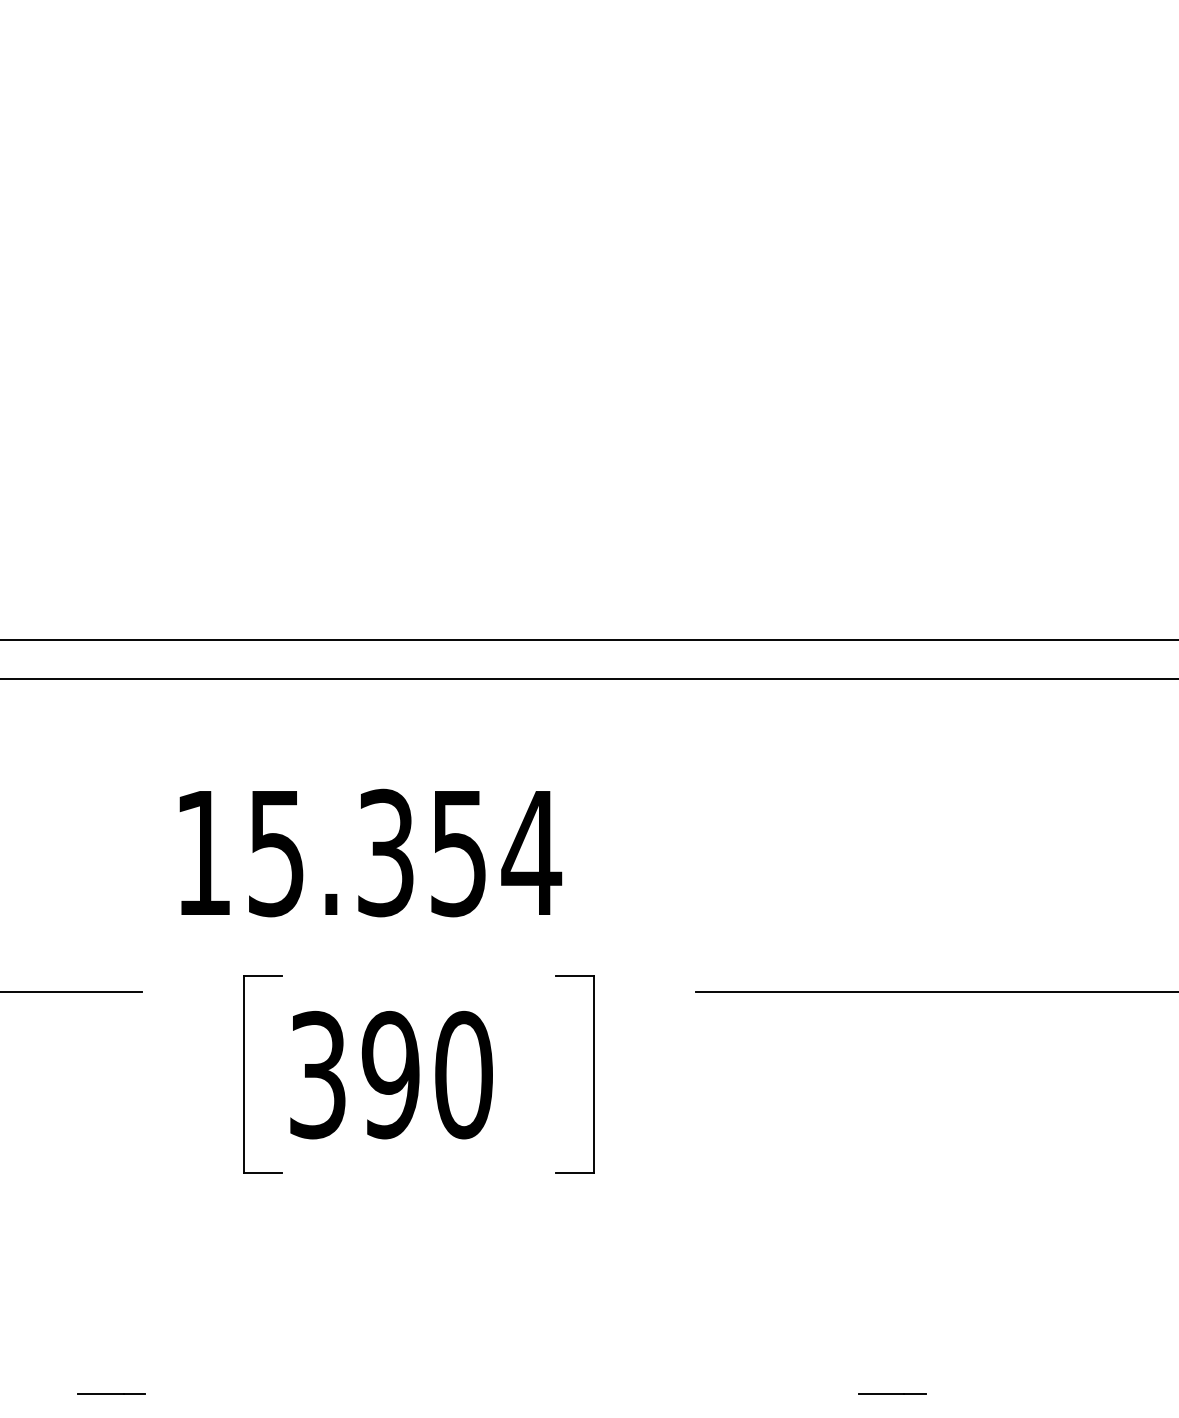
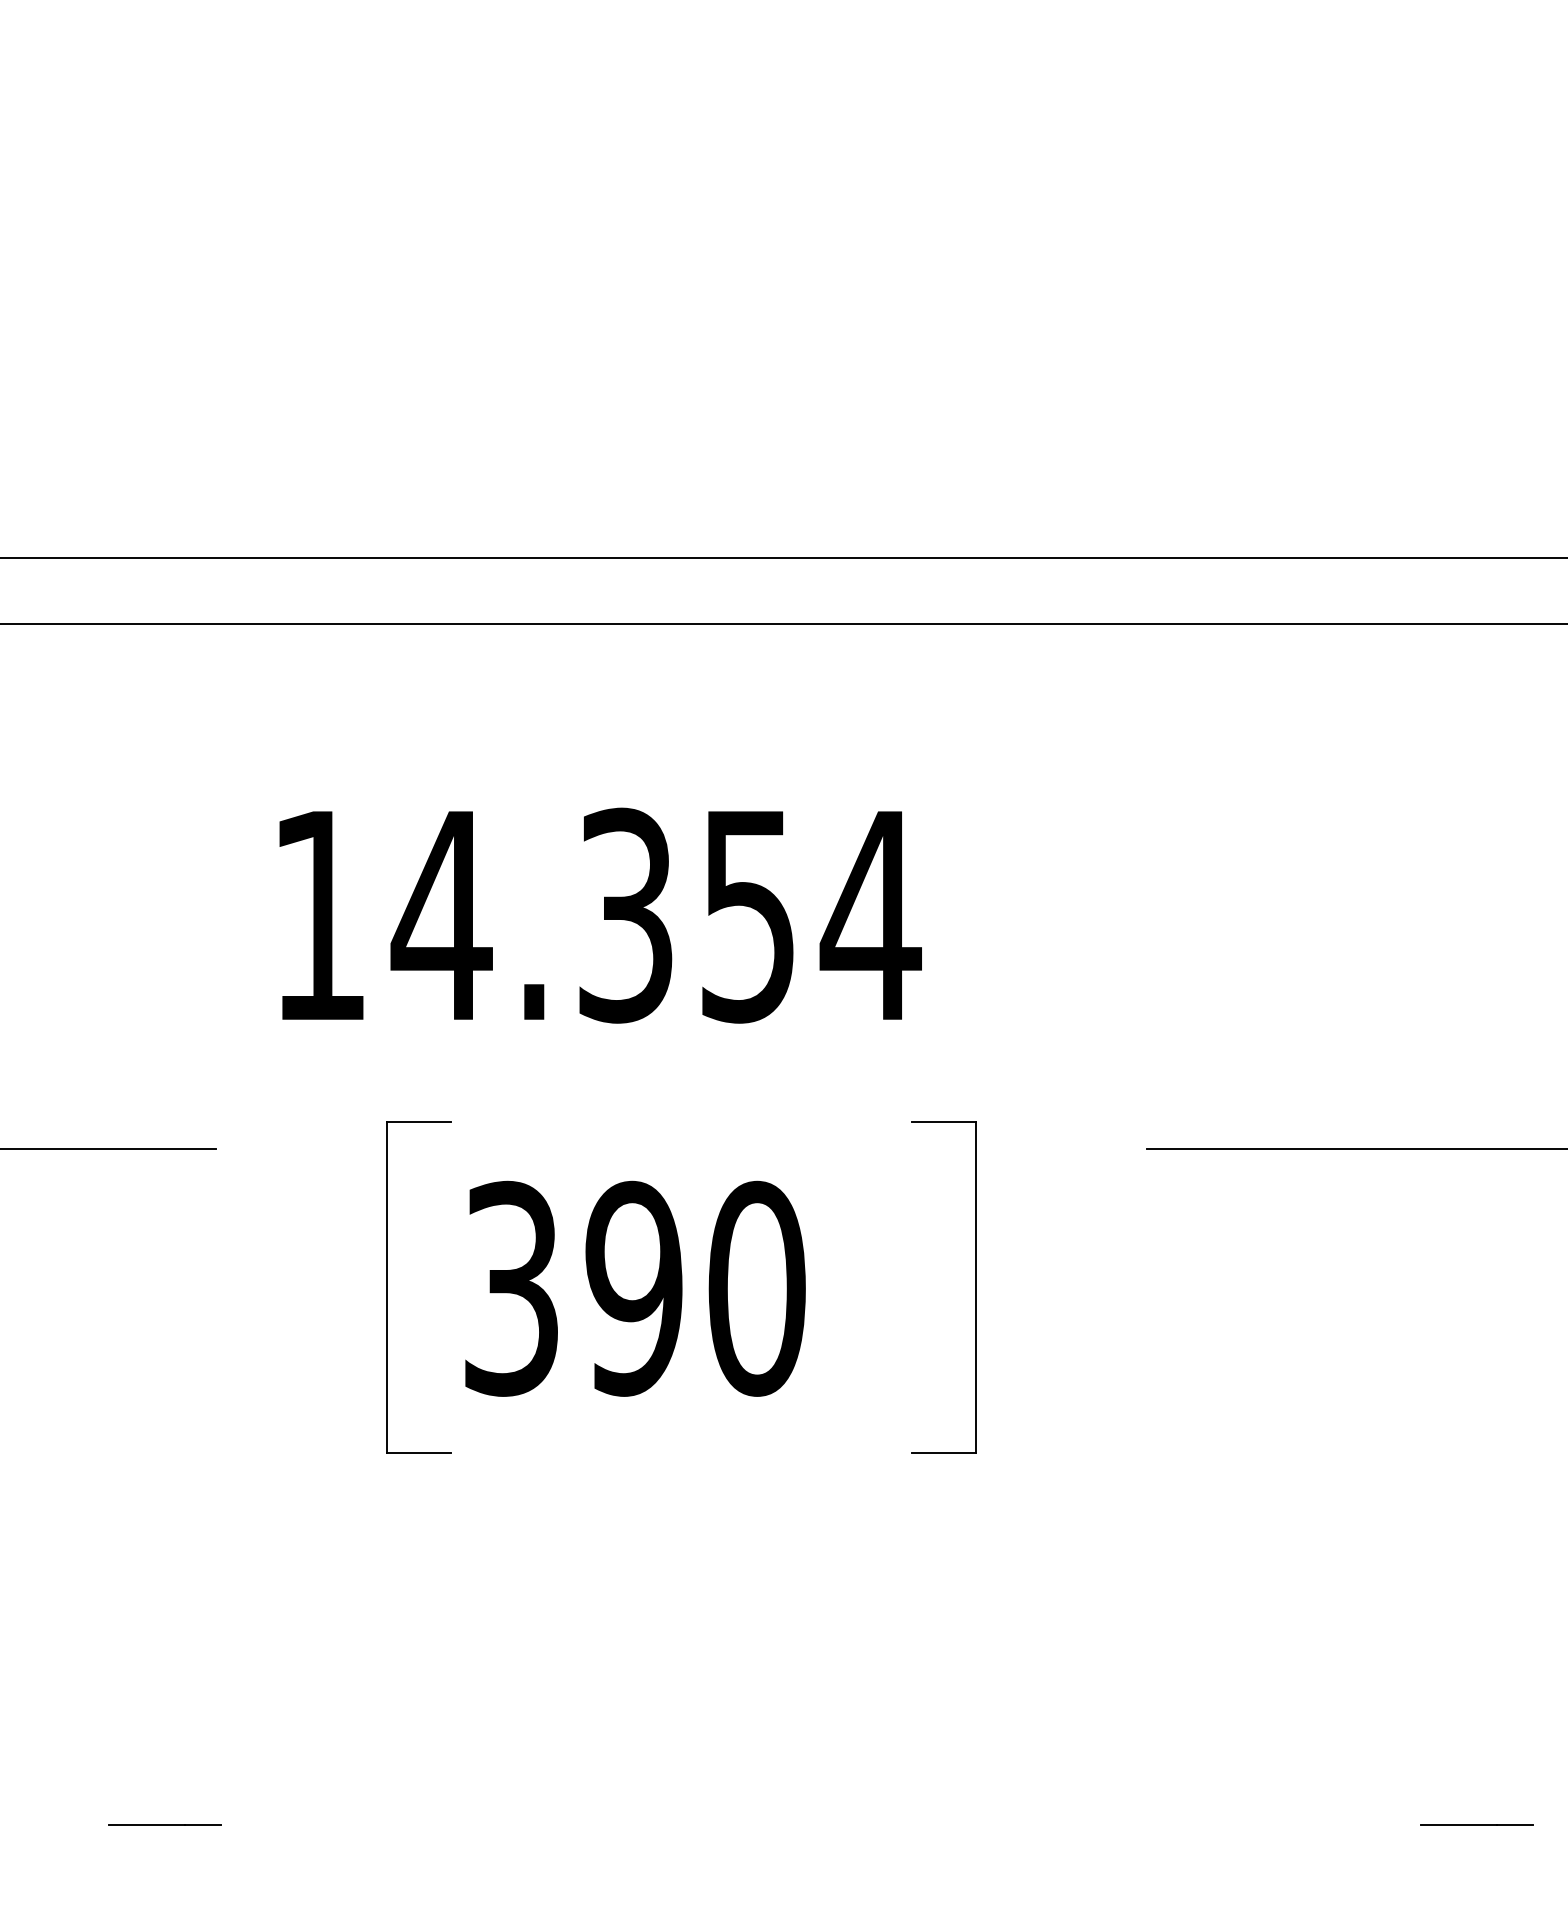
text: (275, 854) -> (440, 918), 15.354 -> 14.354

